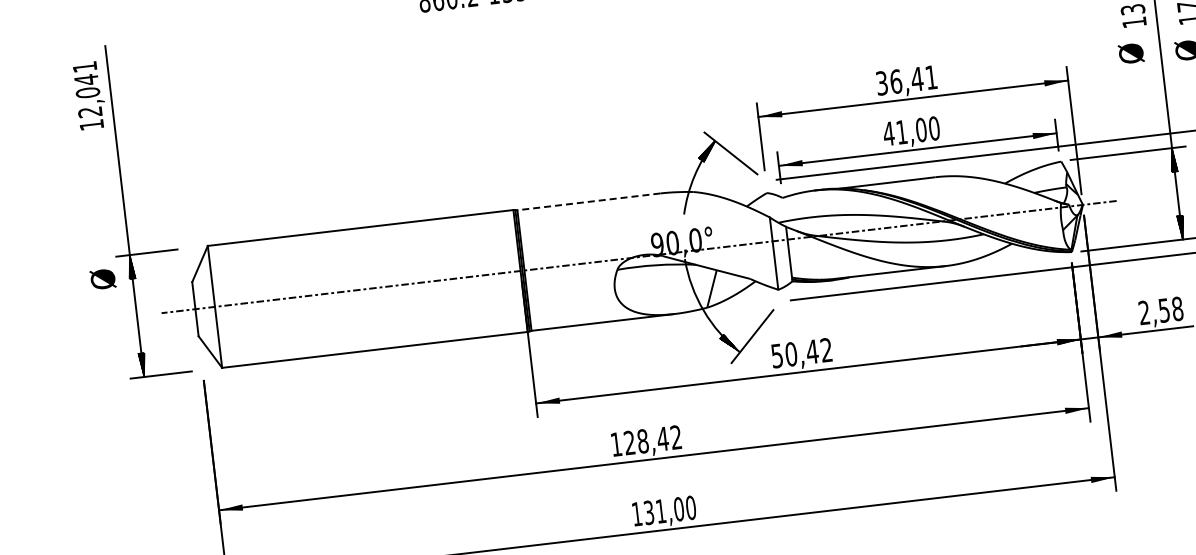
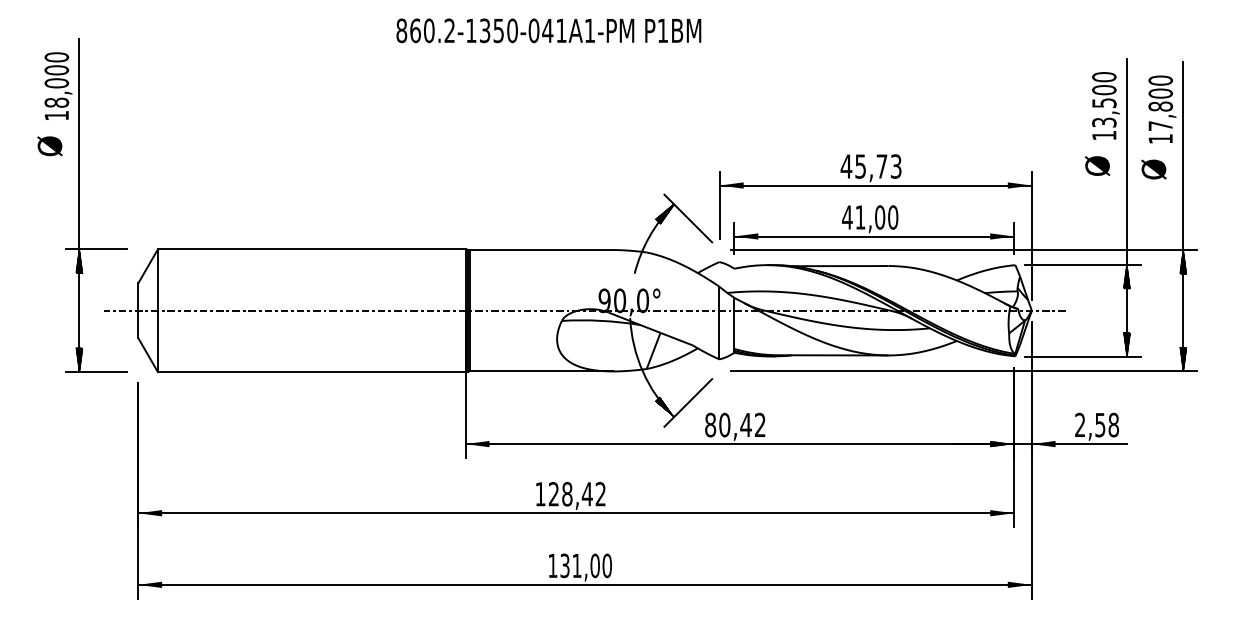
text: (905, 80) -> (870, 166), 36,41 -> 45,73
text: (87, 89) -> (56, 79), 12,041 -> 18,000
line: (588, 202) -> (541, 250), dashed -> solid
text: (102, 279) -> (49, 146), moved
text: (777, 355) -> (710, 424), 50,42 -> 80,42

